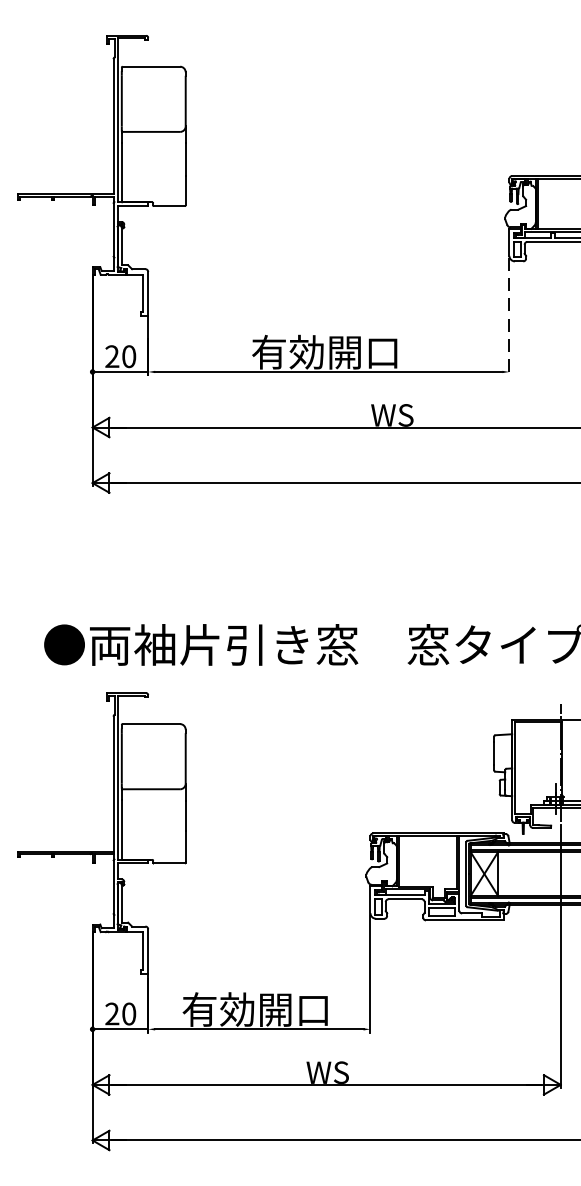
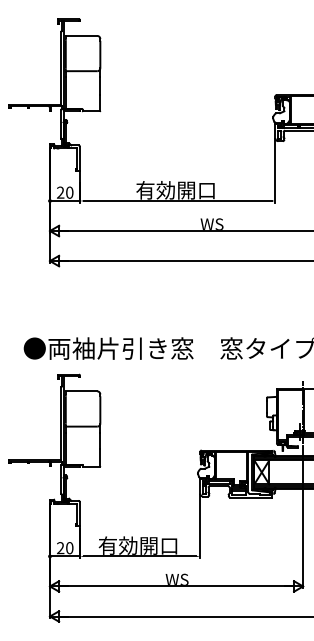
line: (509, 317) -> (275, 171), dashed -> solid

